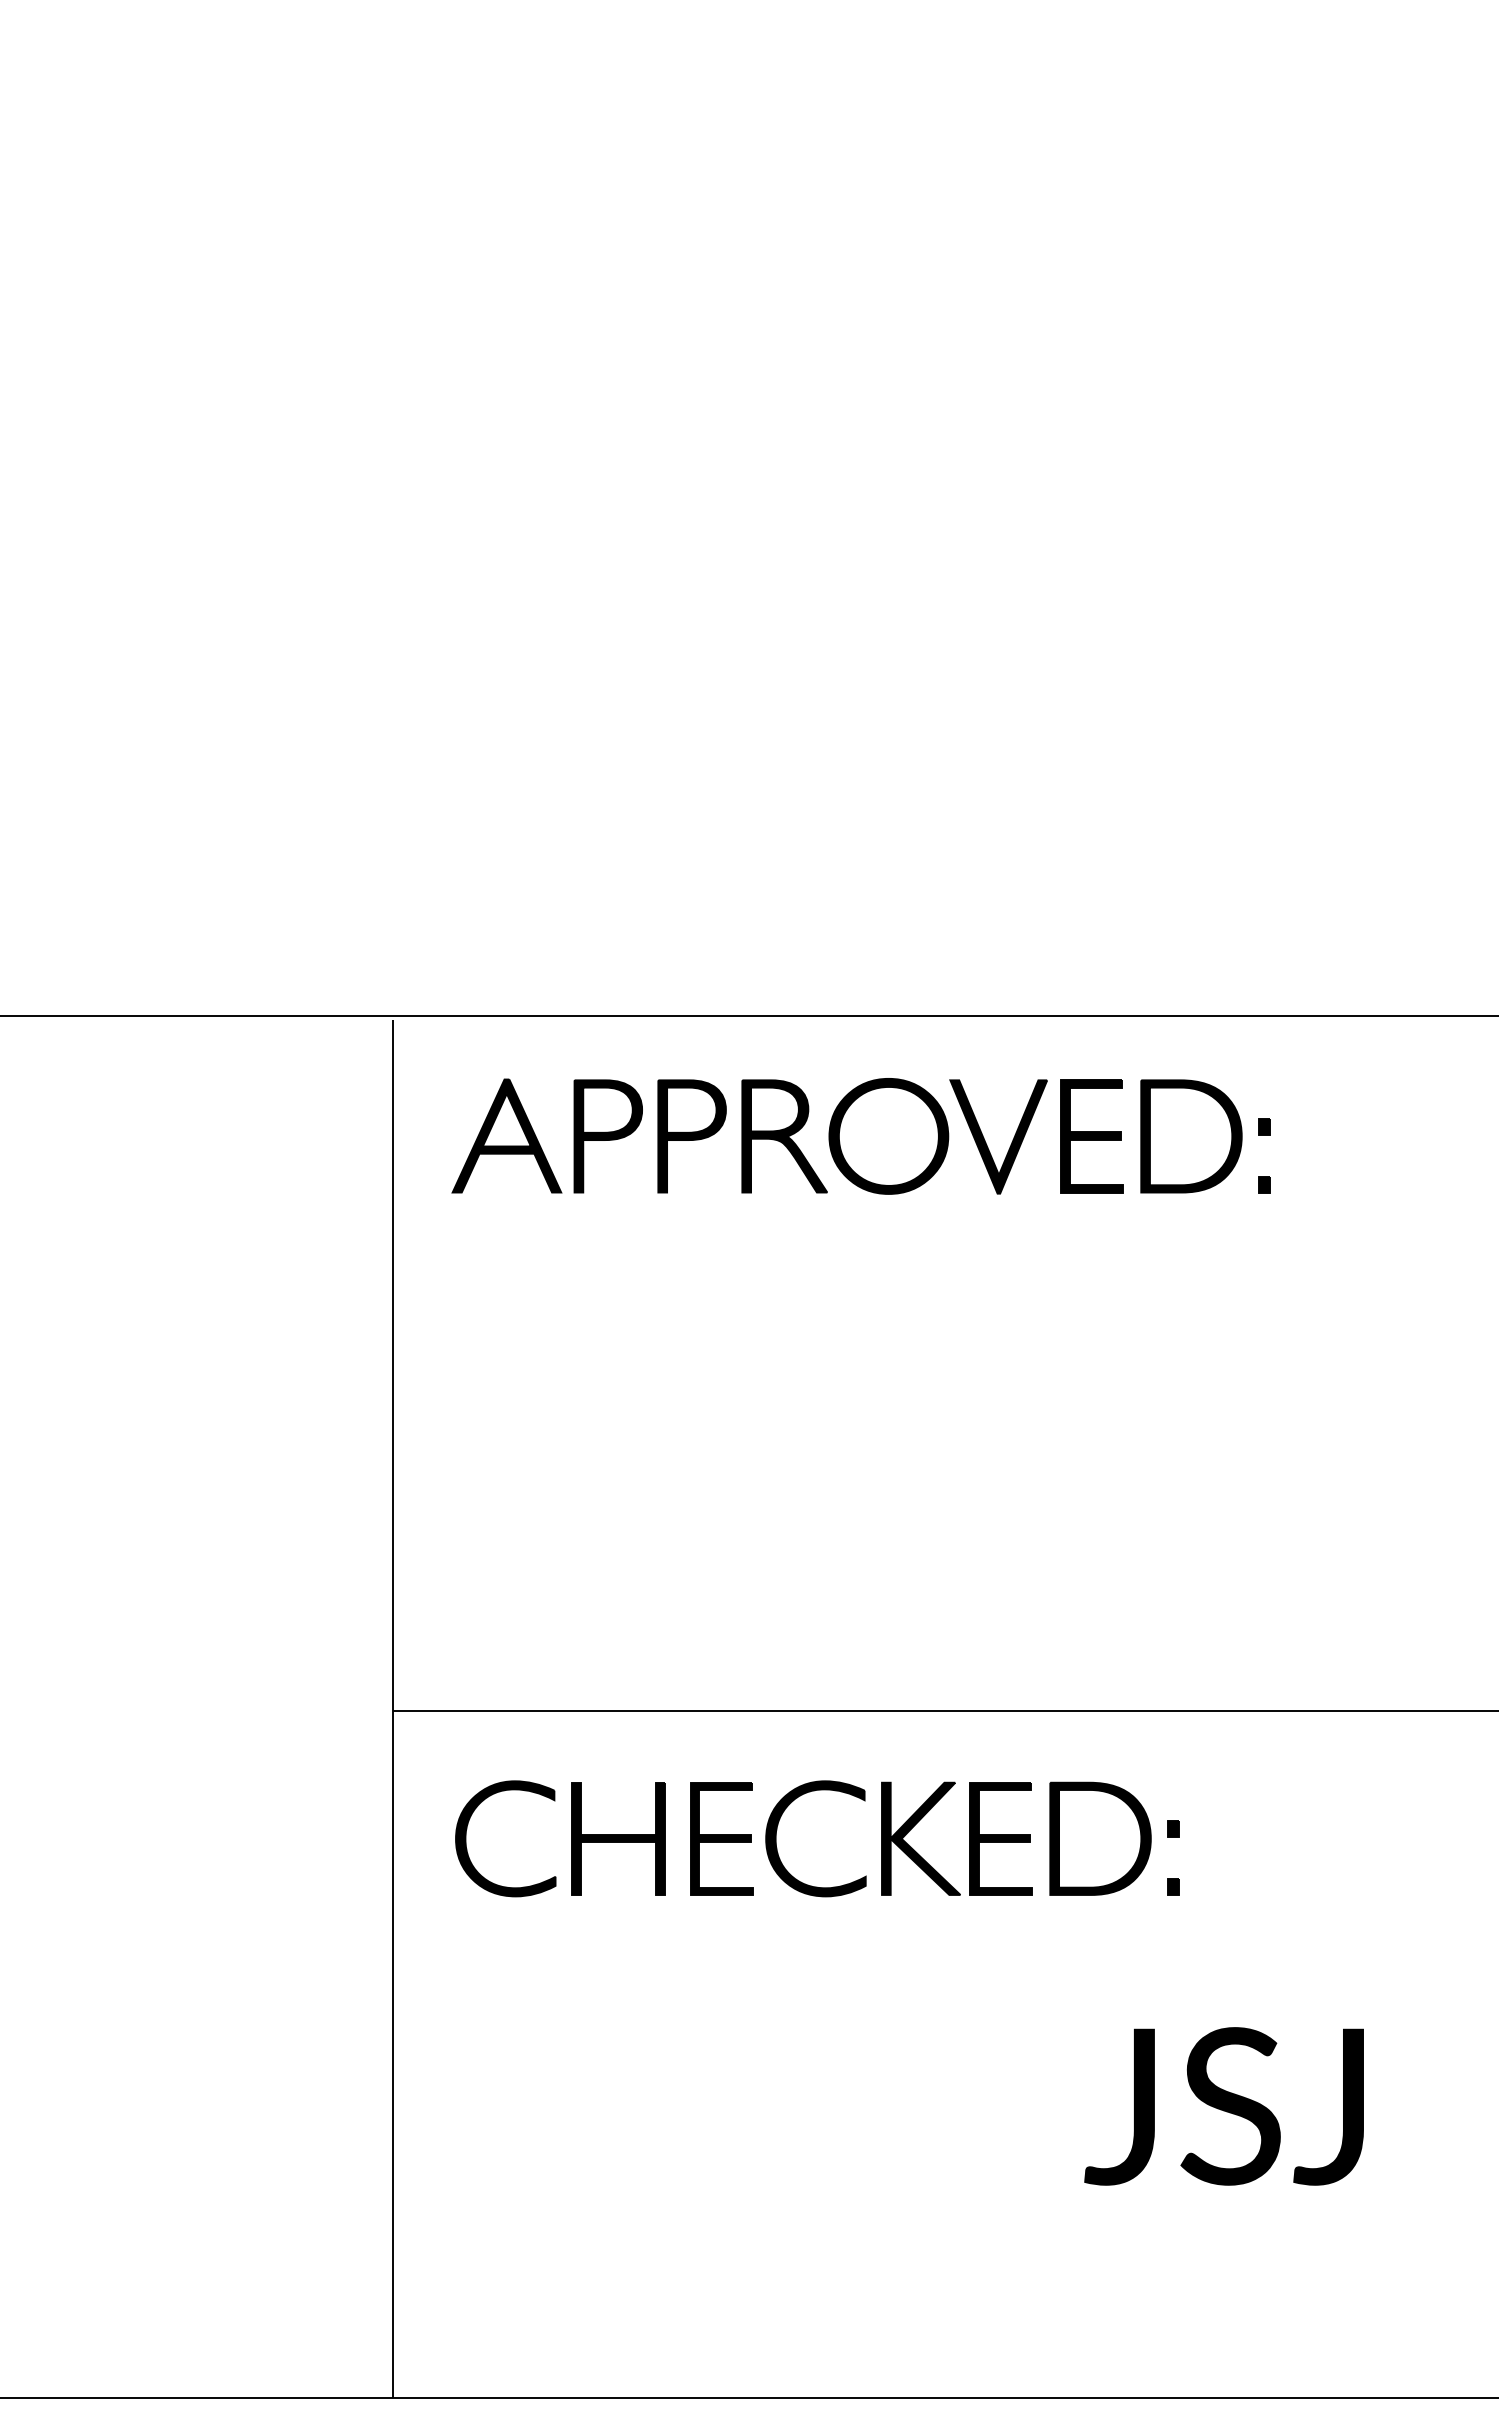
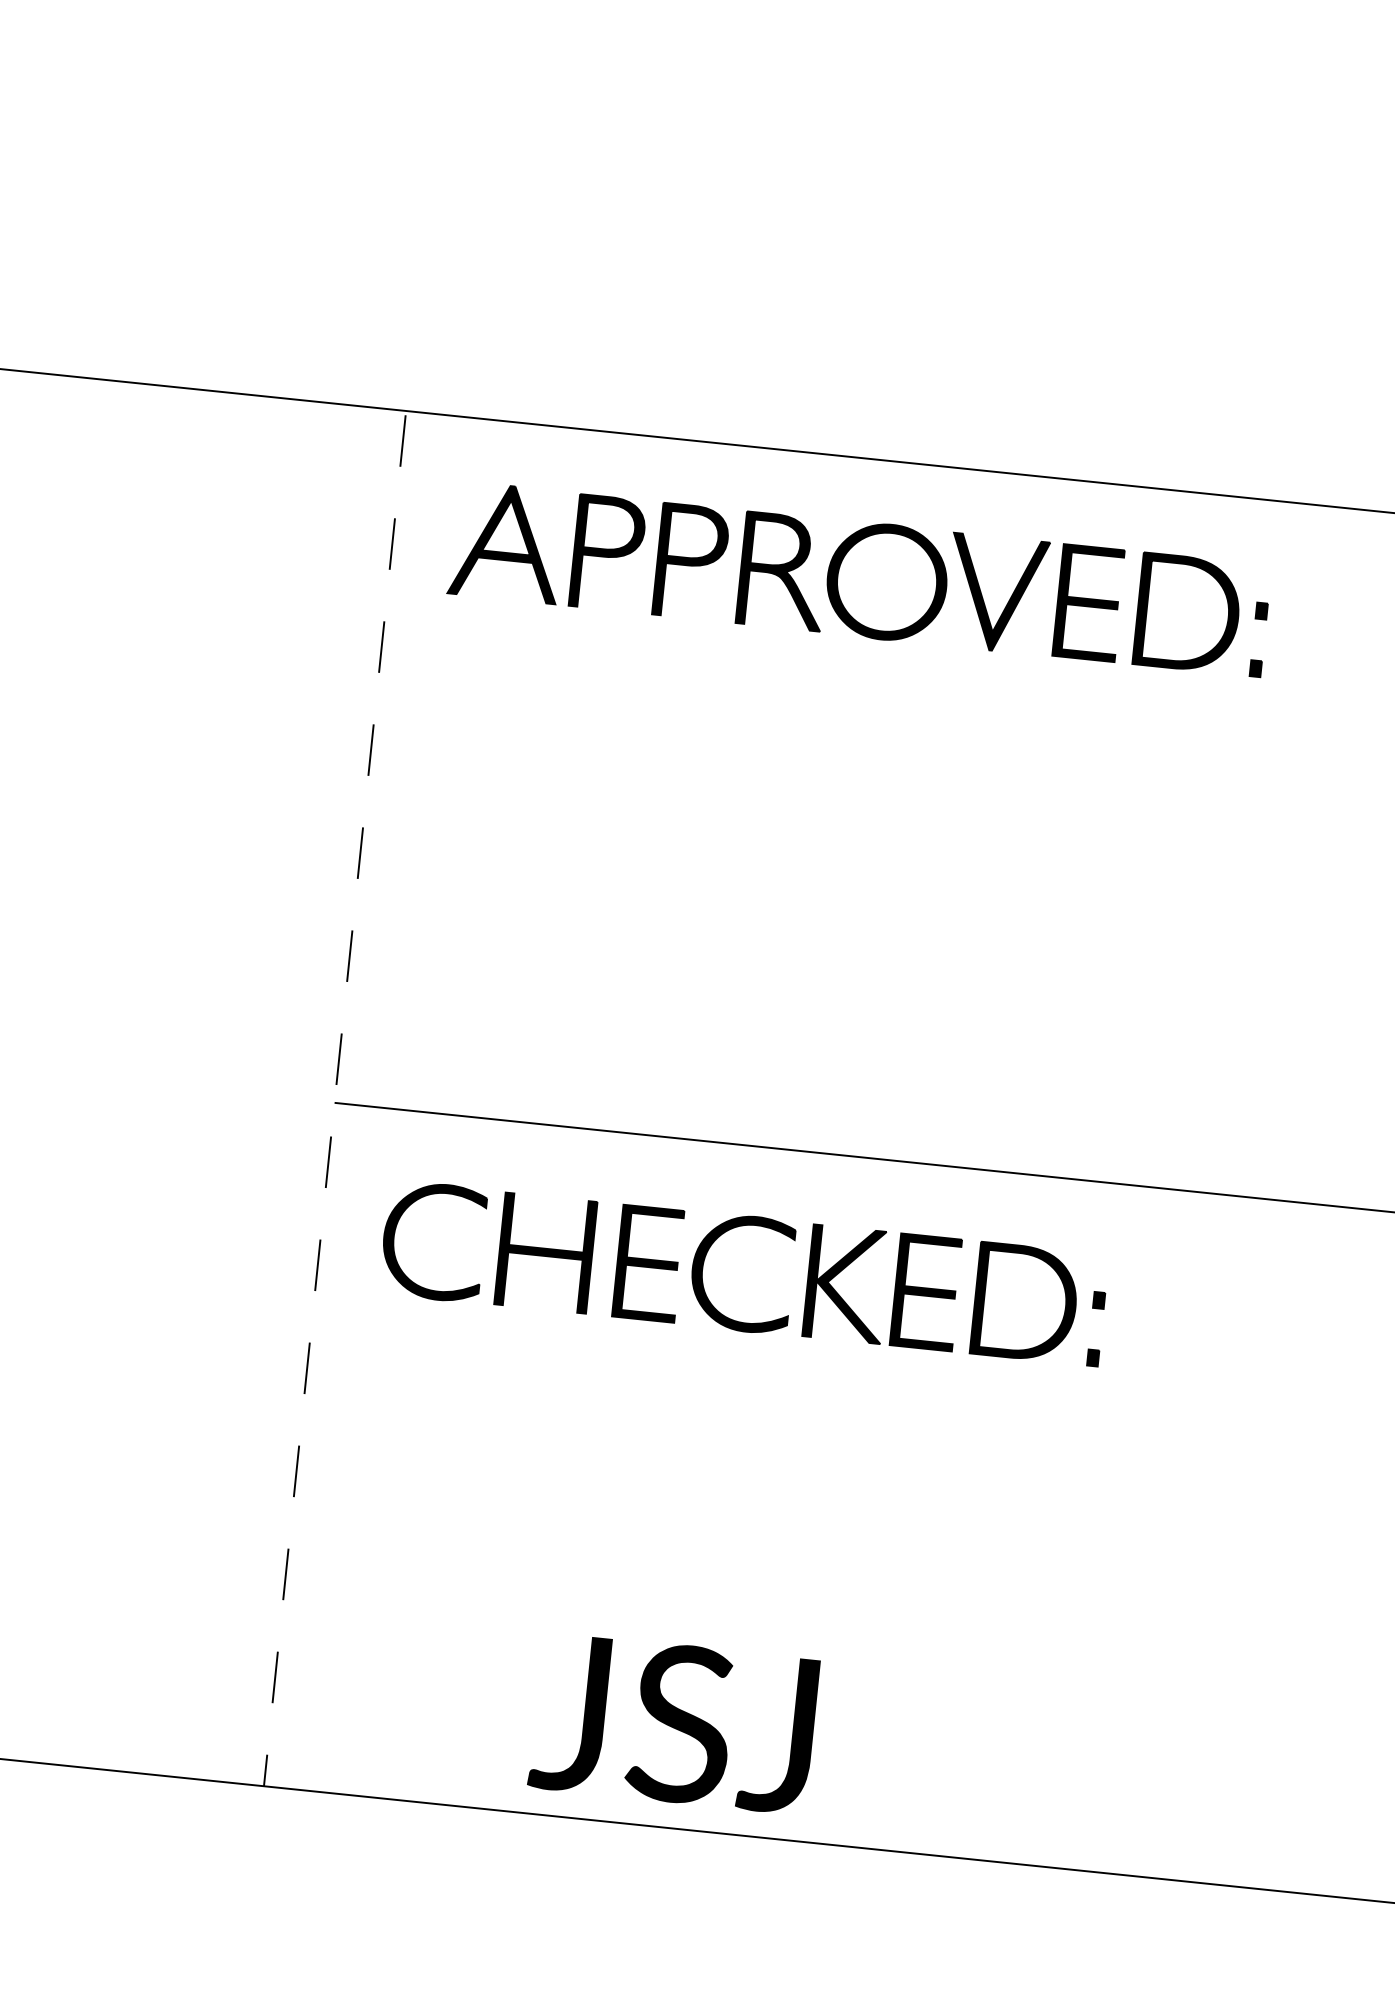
line: (392, 1709) -> (334, 1101), solid -> dashed
text: (1223, 2106) -> (673, 1723), moved

